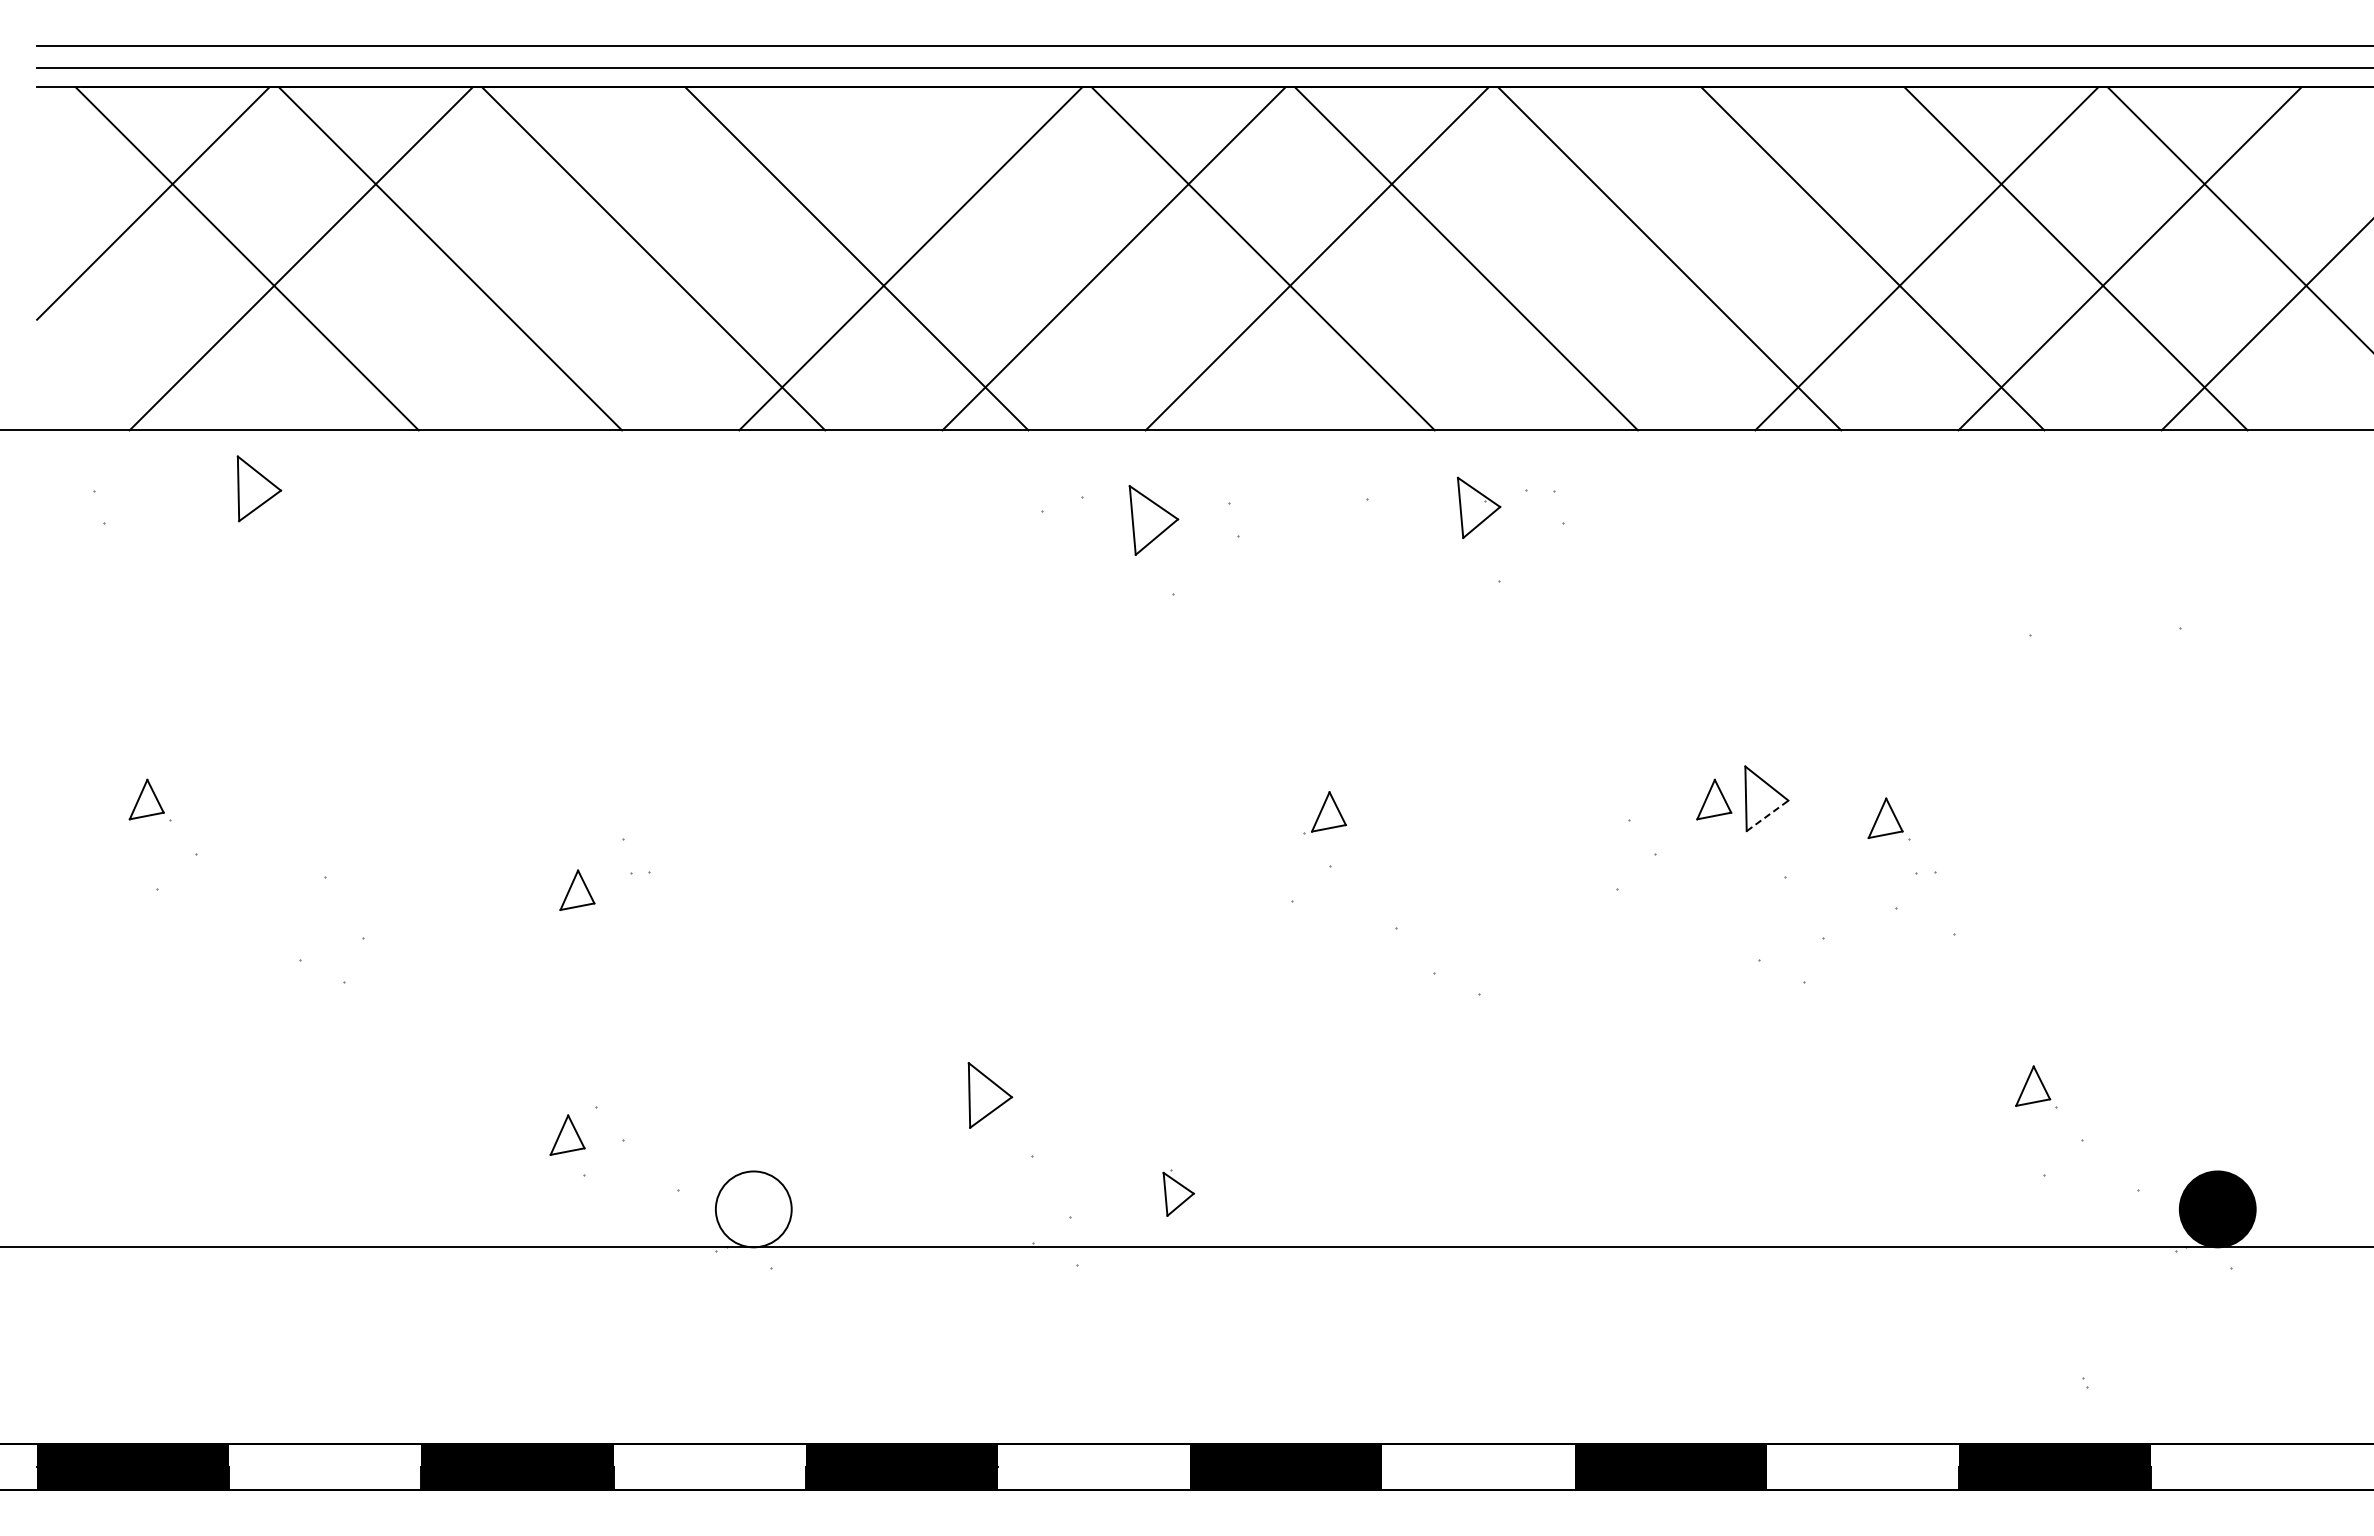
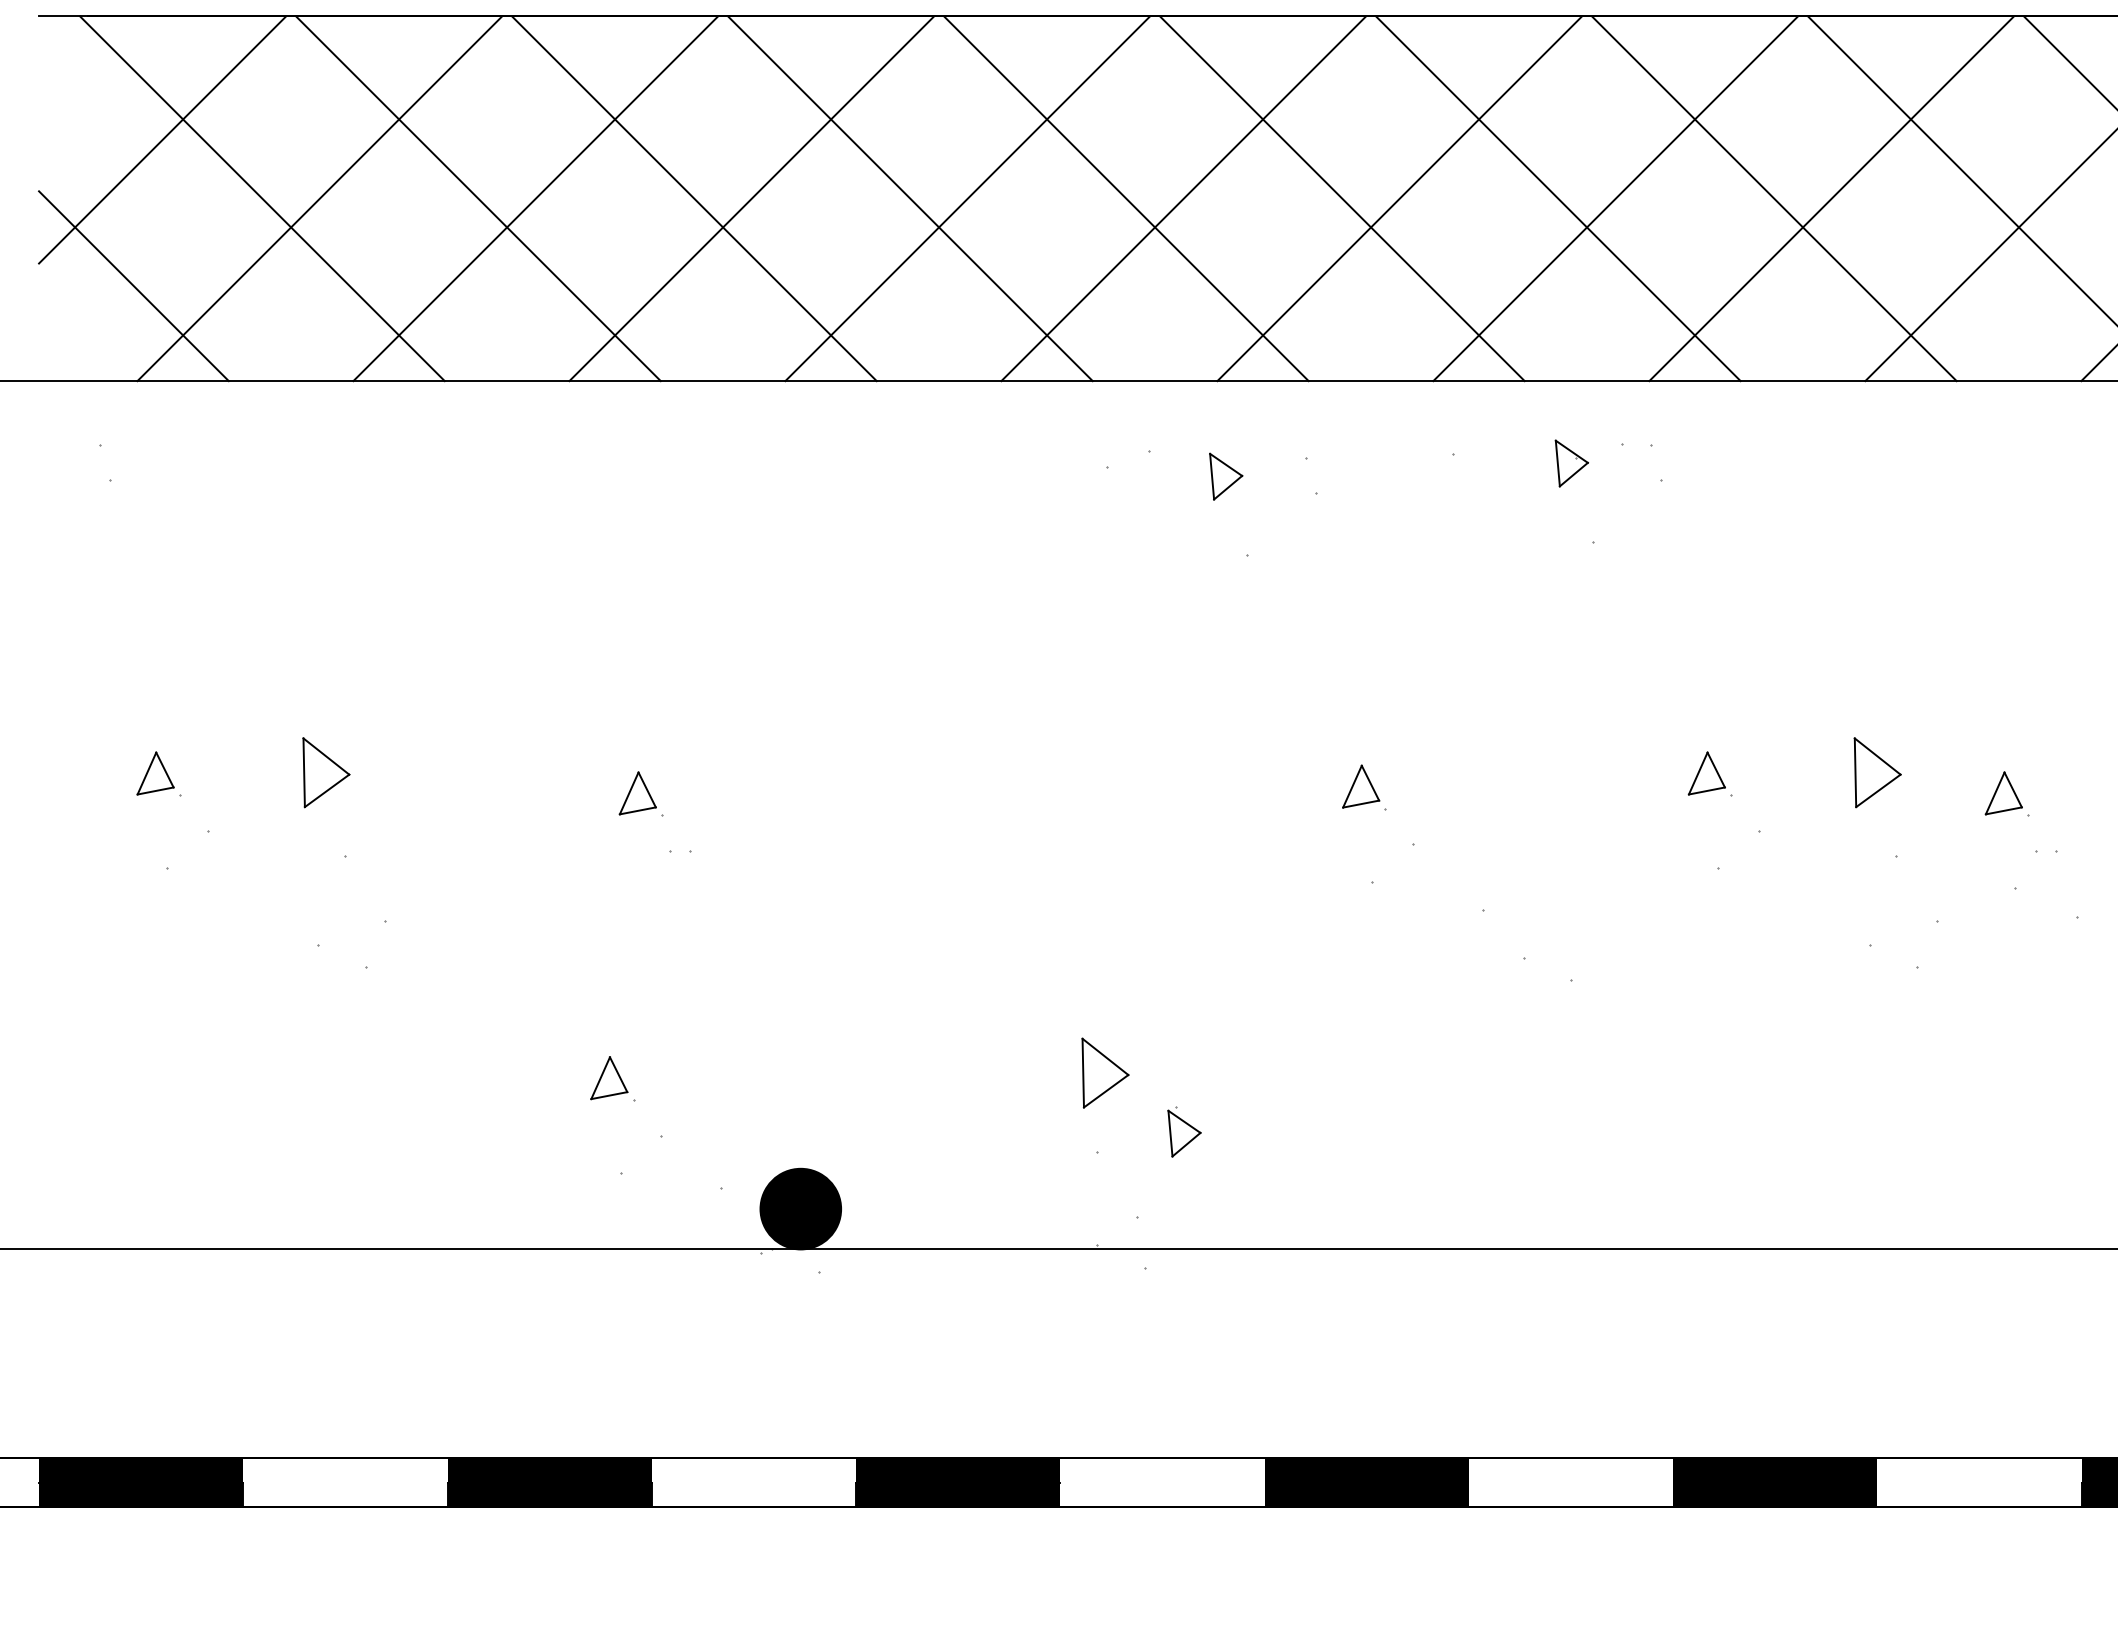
line: (503, 258) -> (534, 198), added
line: (707, 258) -> (751, 198), added
line: (1059, 258) -> (1125, 198), added
line: (1519, 258) -> (1614, 198), added
line: (1723, 258) -> (1831, 198), added
line: (126, 340) -> (134, 285), added
part: (259, 488) -> (326, 772), moved
part: (1479, 507) -> (1572, 463), size x0.71
part: (1153, 519) -> (1225, 475), size x0.62
part: (1714, 799) -> (1707, 773), moved
part: (1328, 811) -> (1360, 786), moved
line: (1767, 815) -> (1878, 790), dashed -> solid
part: (577, 889) -> (637, 792), moved
part: (990, 1095) -> (1105, 1073), moved
part: (567, 1134) -> (609, 1077), moved
part: (1178, 1192) -> (1184, 1131), moved
fill: (753, 1209) -> (800, 1209), added

